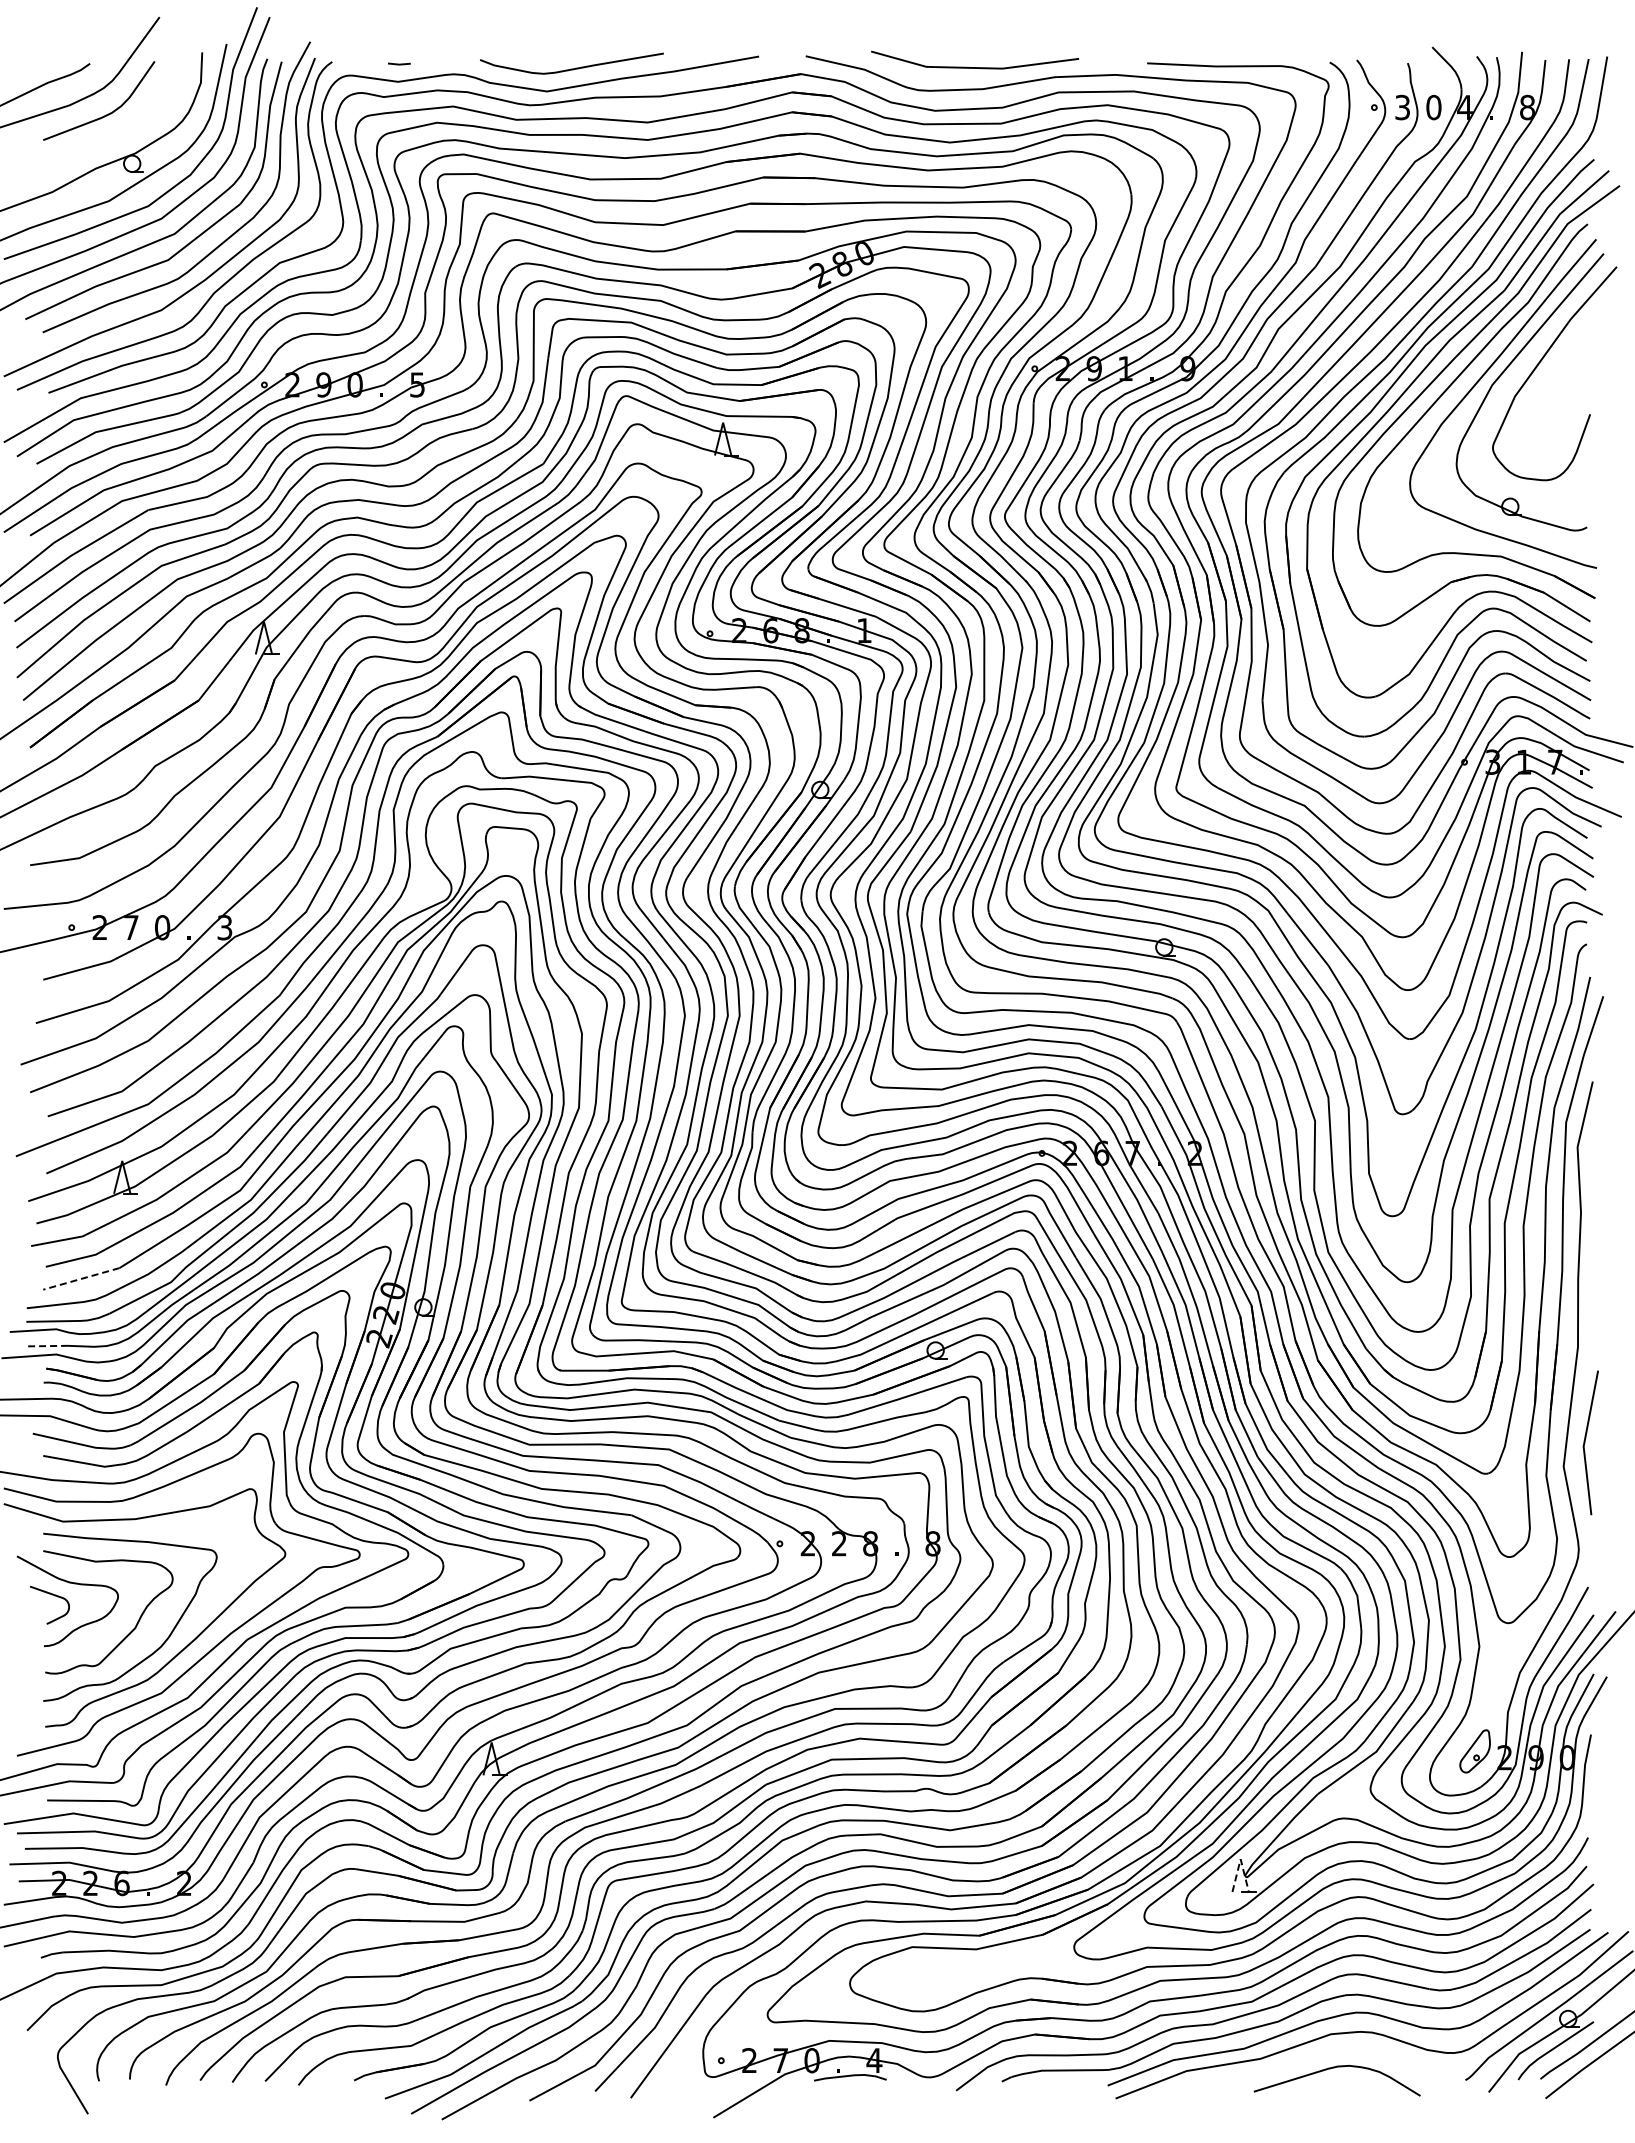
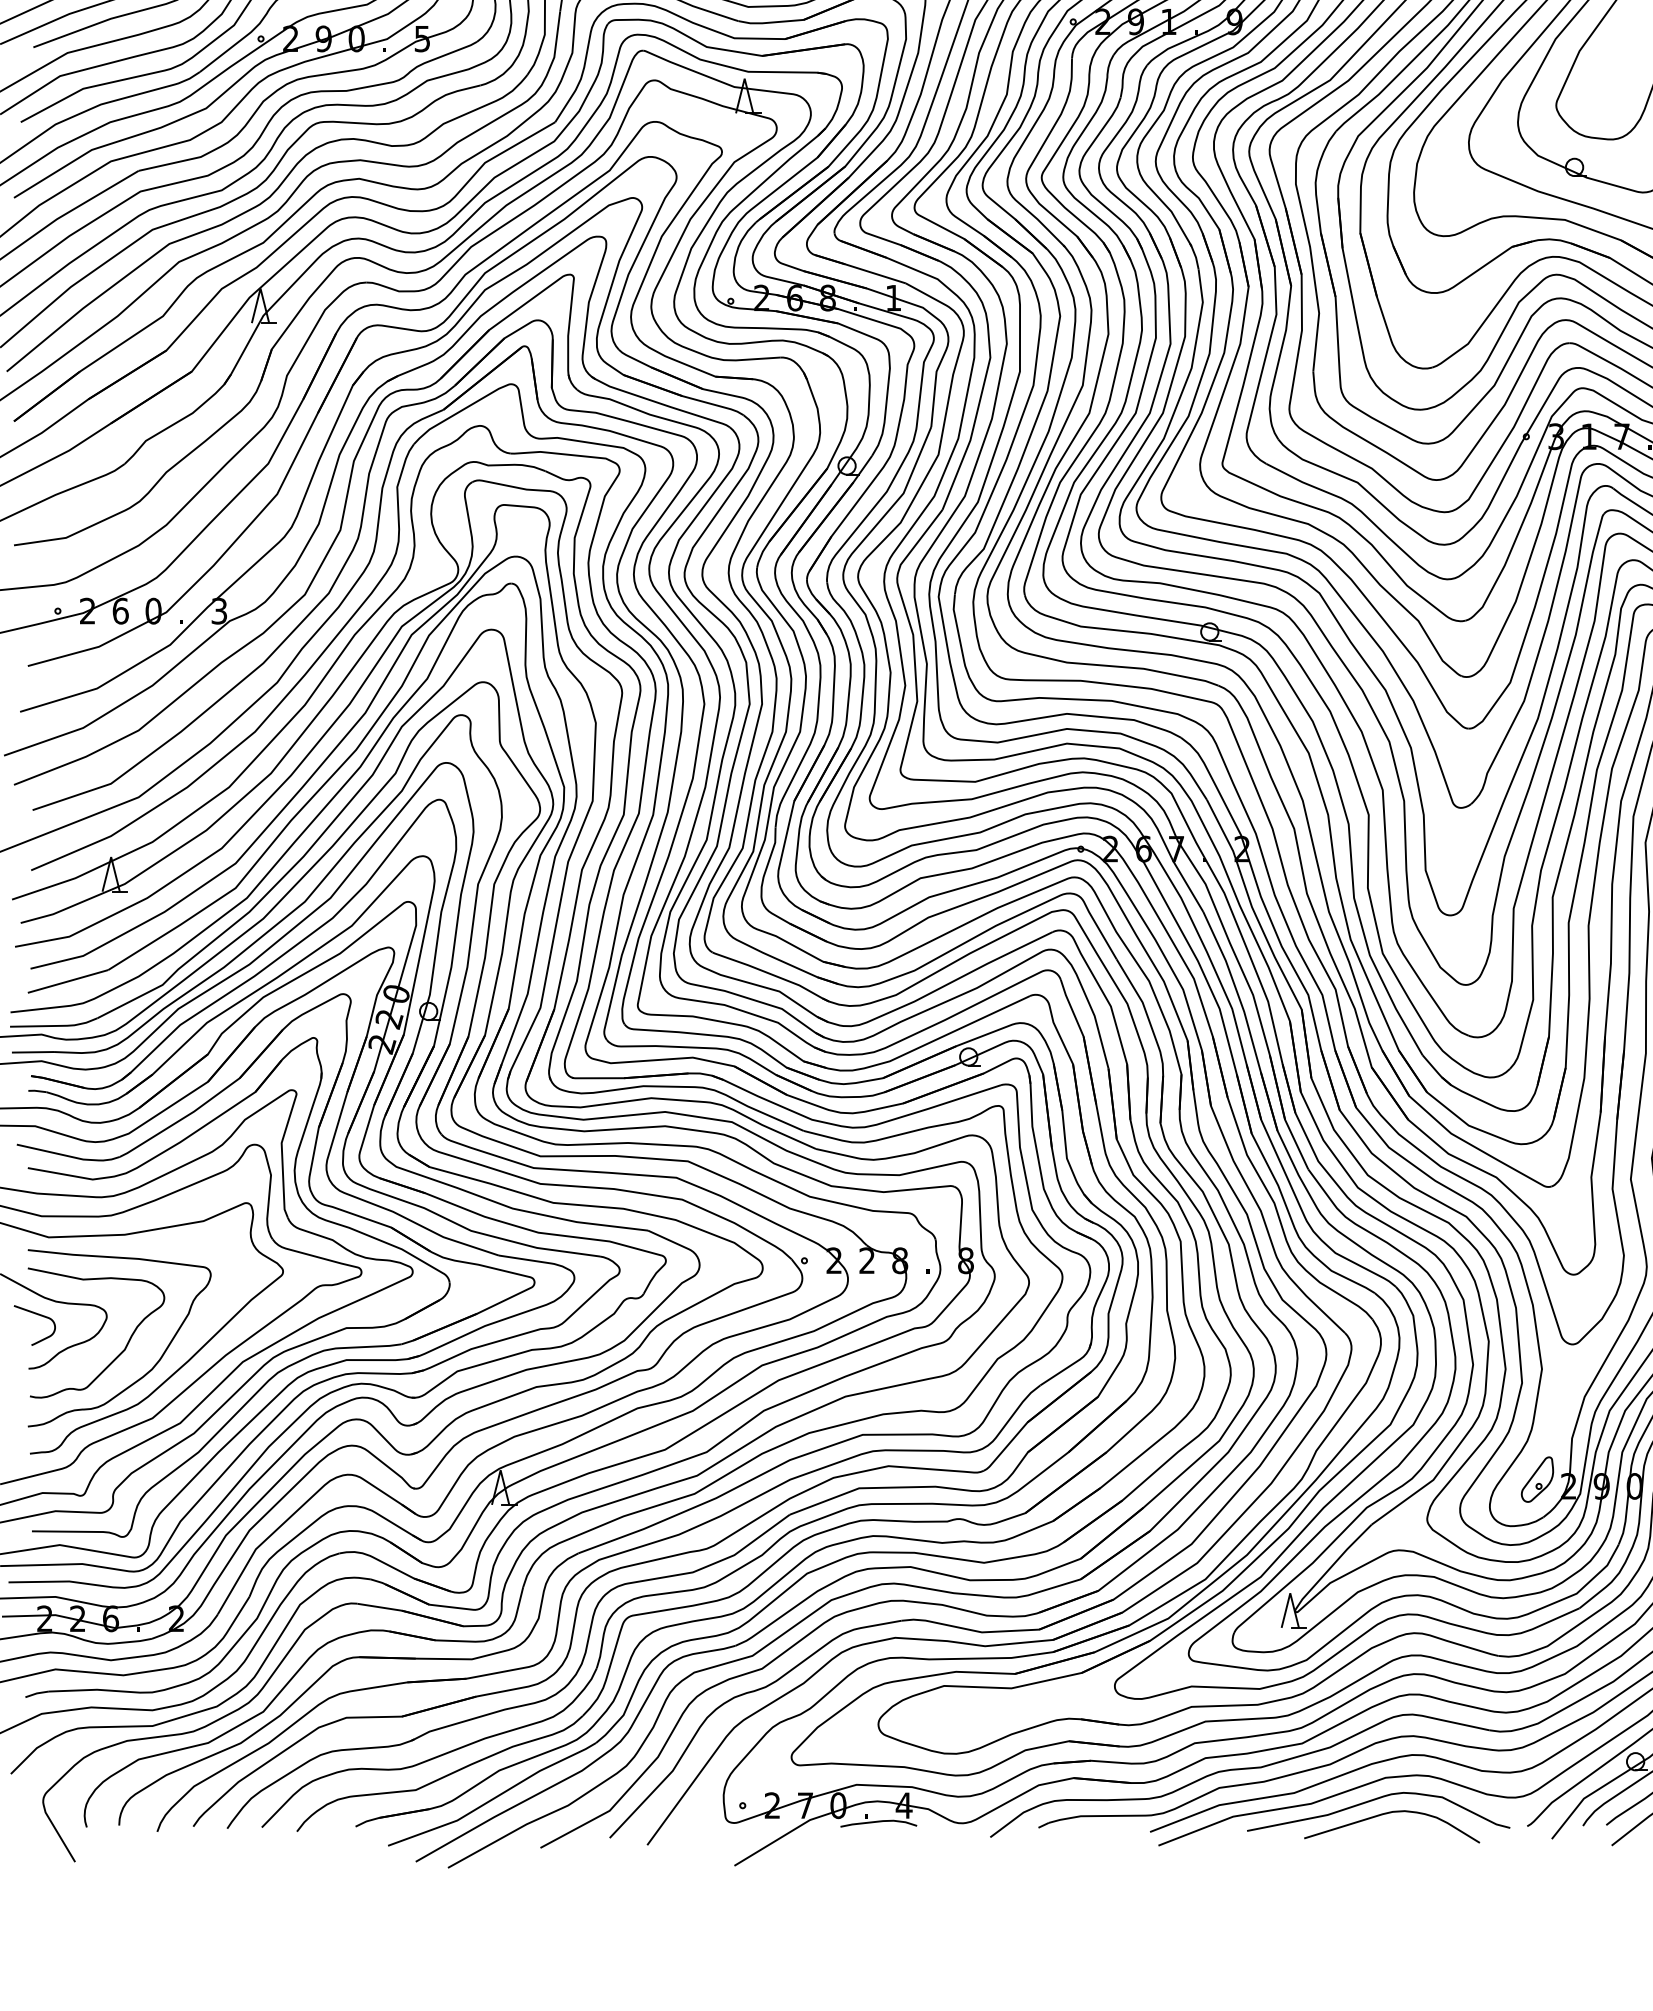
text: (131, 927) -> (120, 610), 7 -> 6
line: (81, 1278) -> (68, 981), dashed -> solid
line: (48, 1346) -> (33, 1052), dashed -> solid
line: (1240, 1859) -> (1290, 1593), dashed -> solid
curve: (1322, 2055) -> (1376, 1800), added

